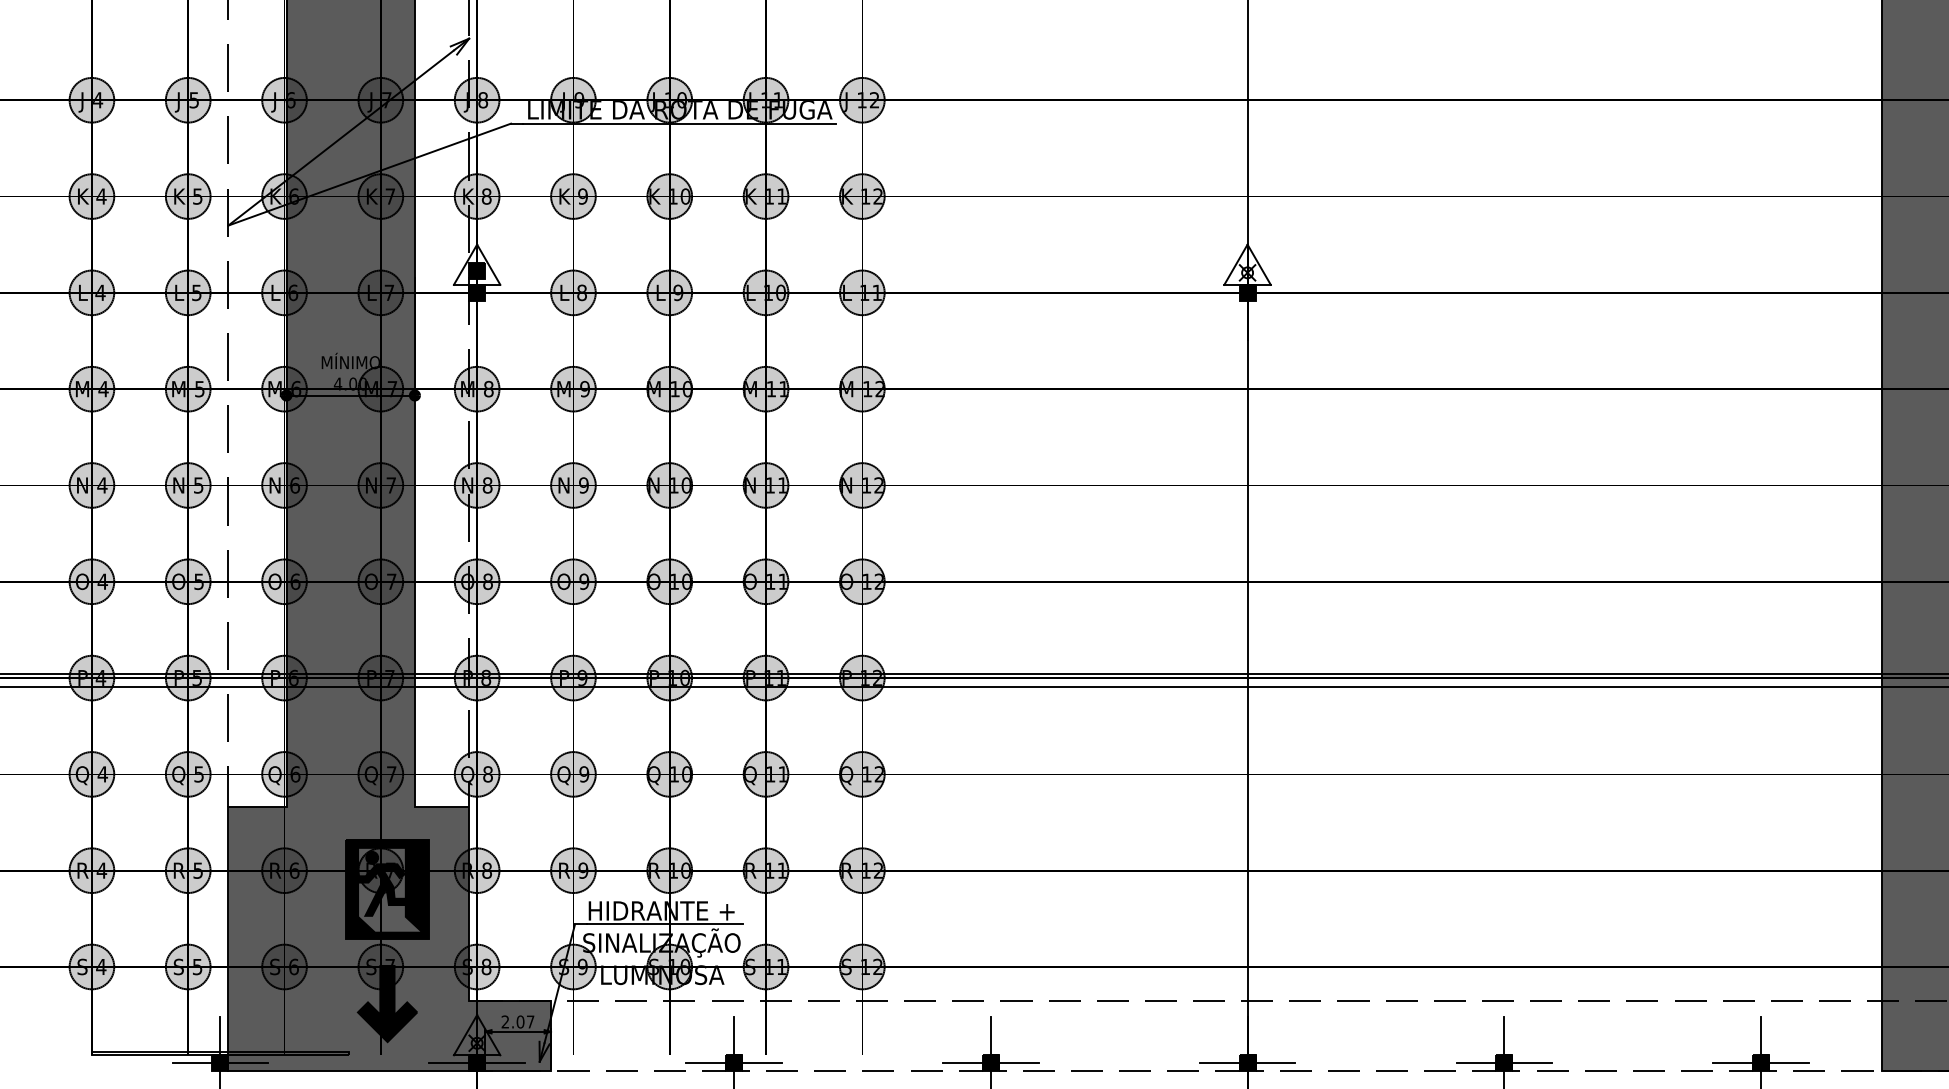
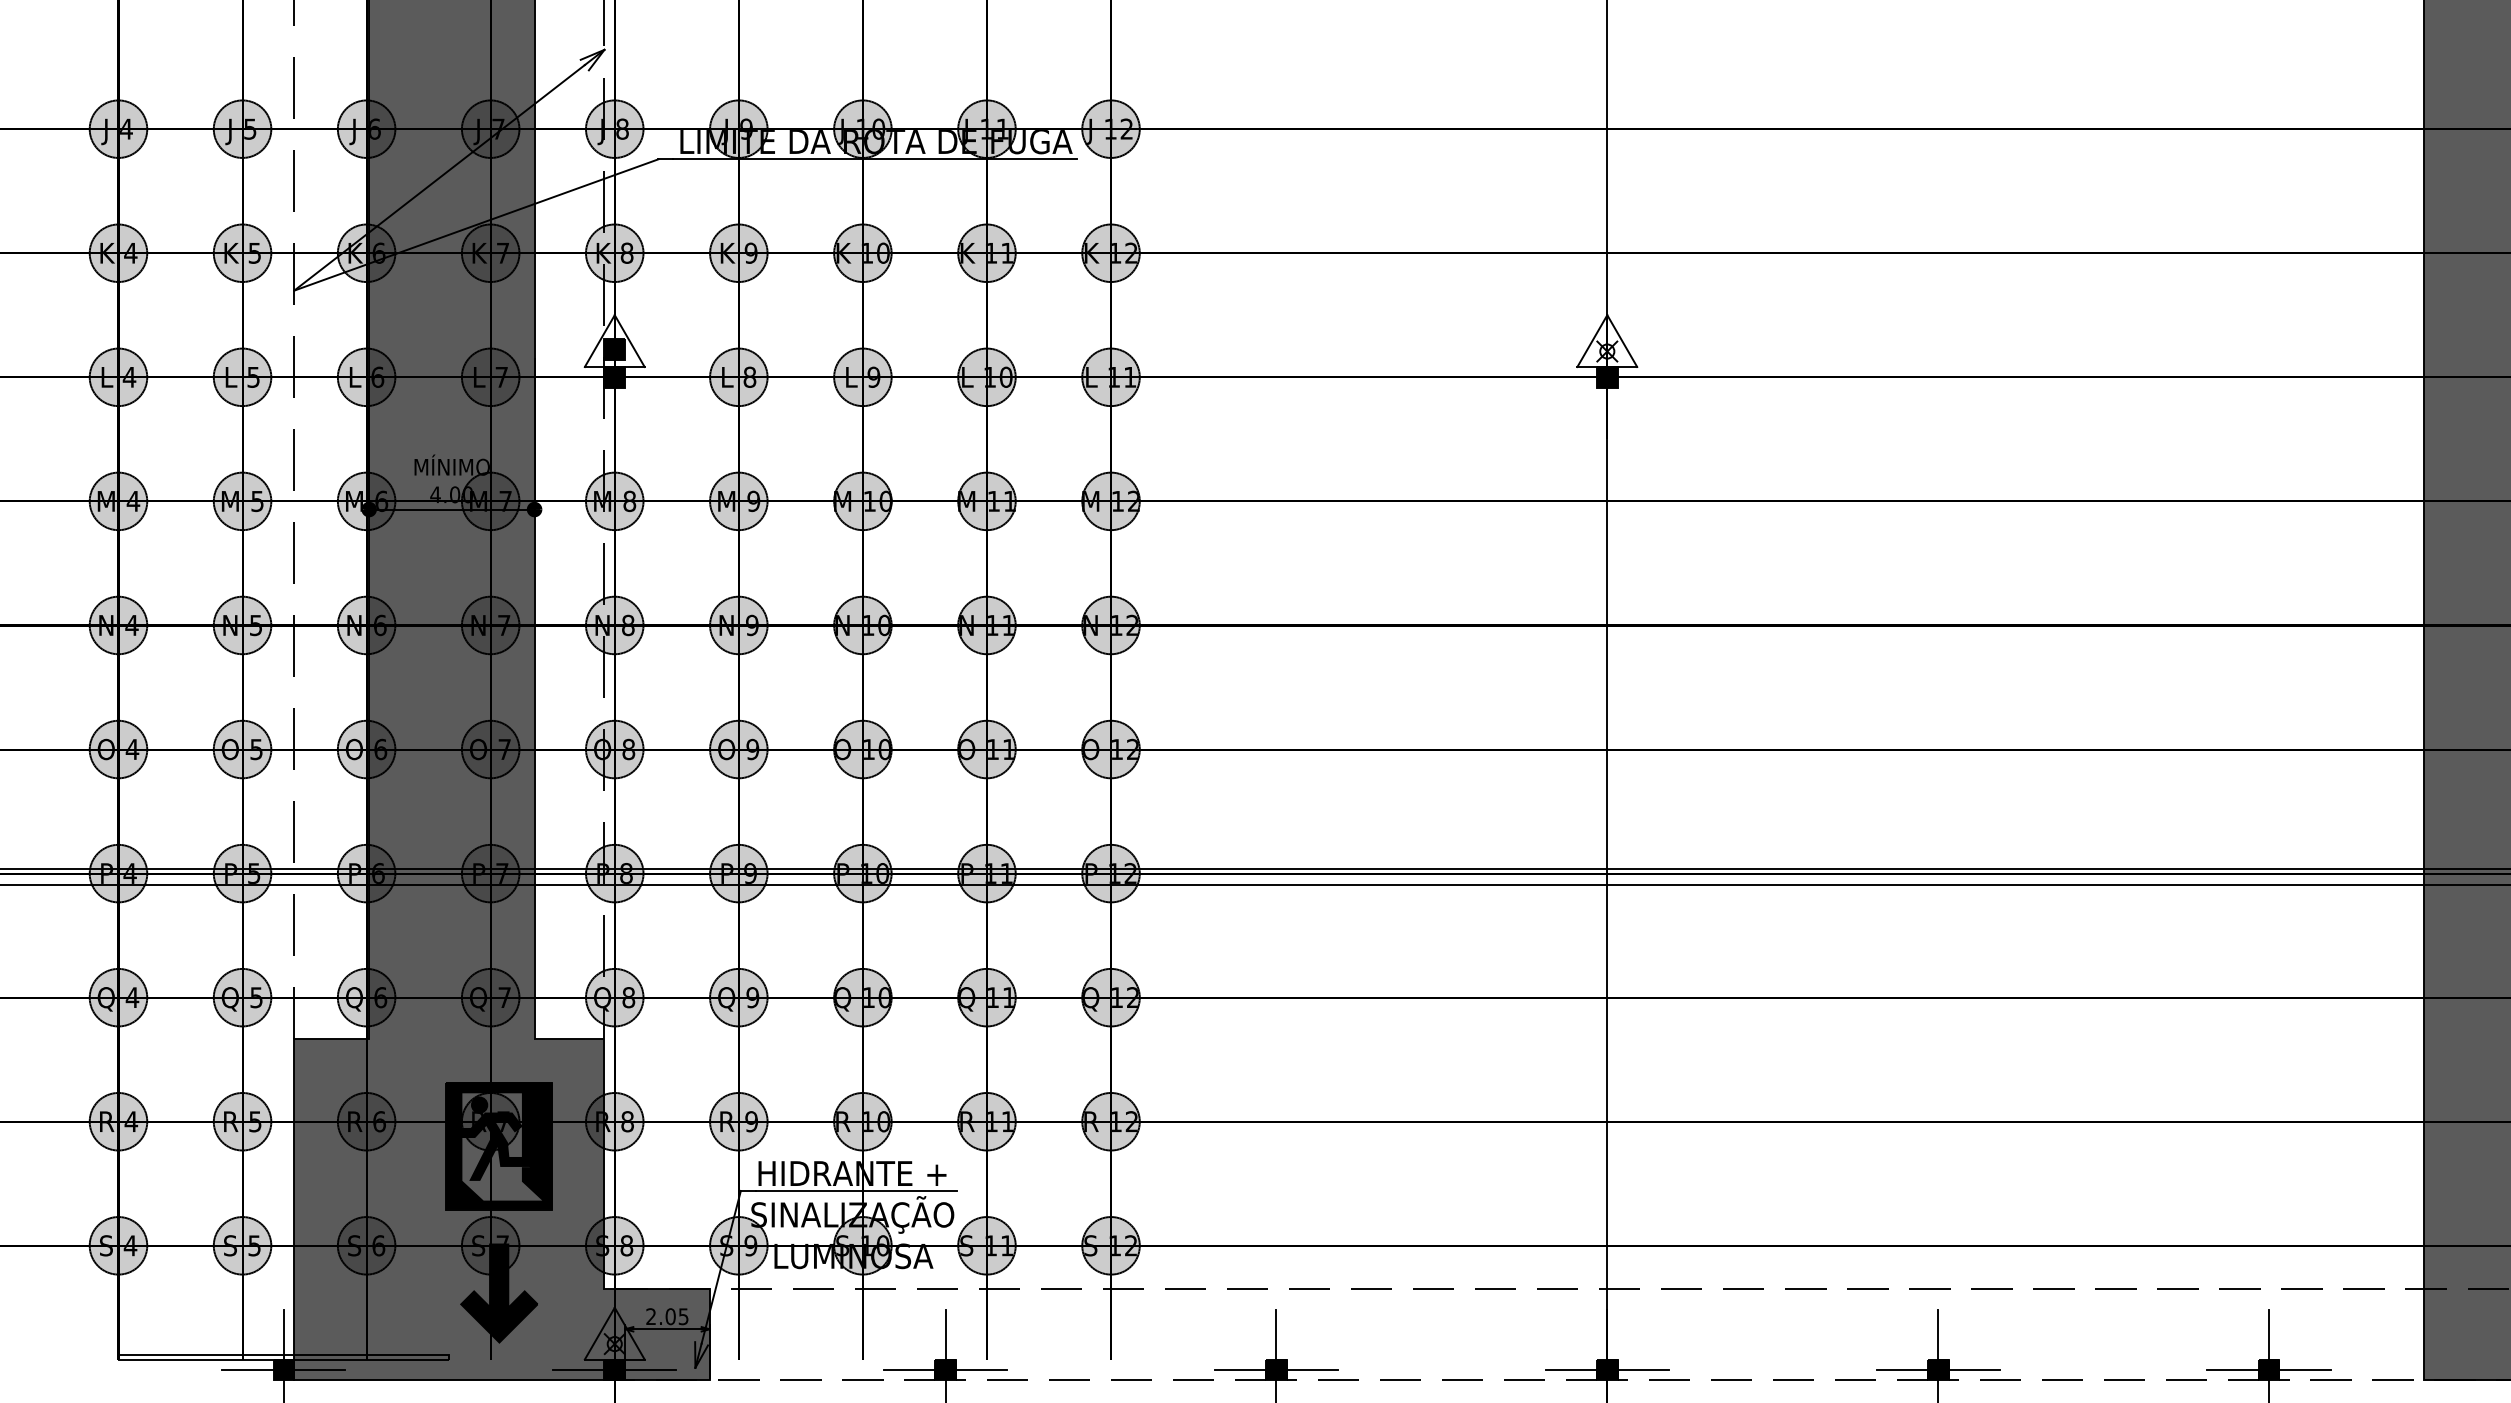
text: (530, 1022) -> (683, 1317), 2.07 -> 2.05

